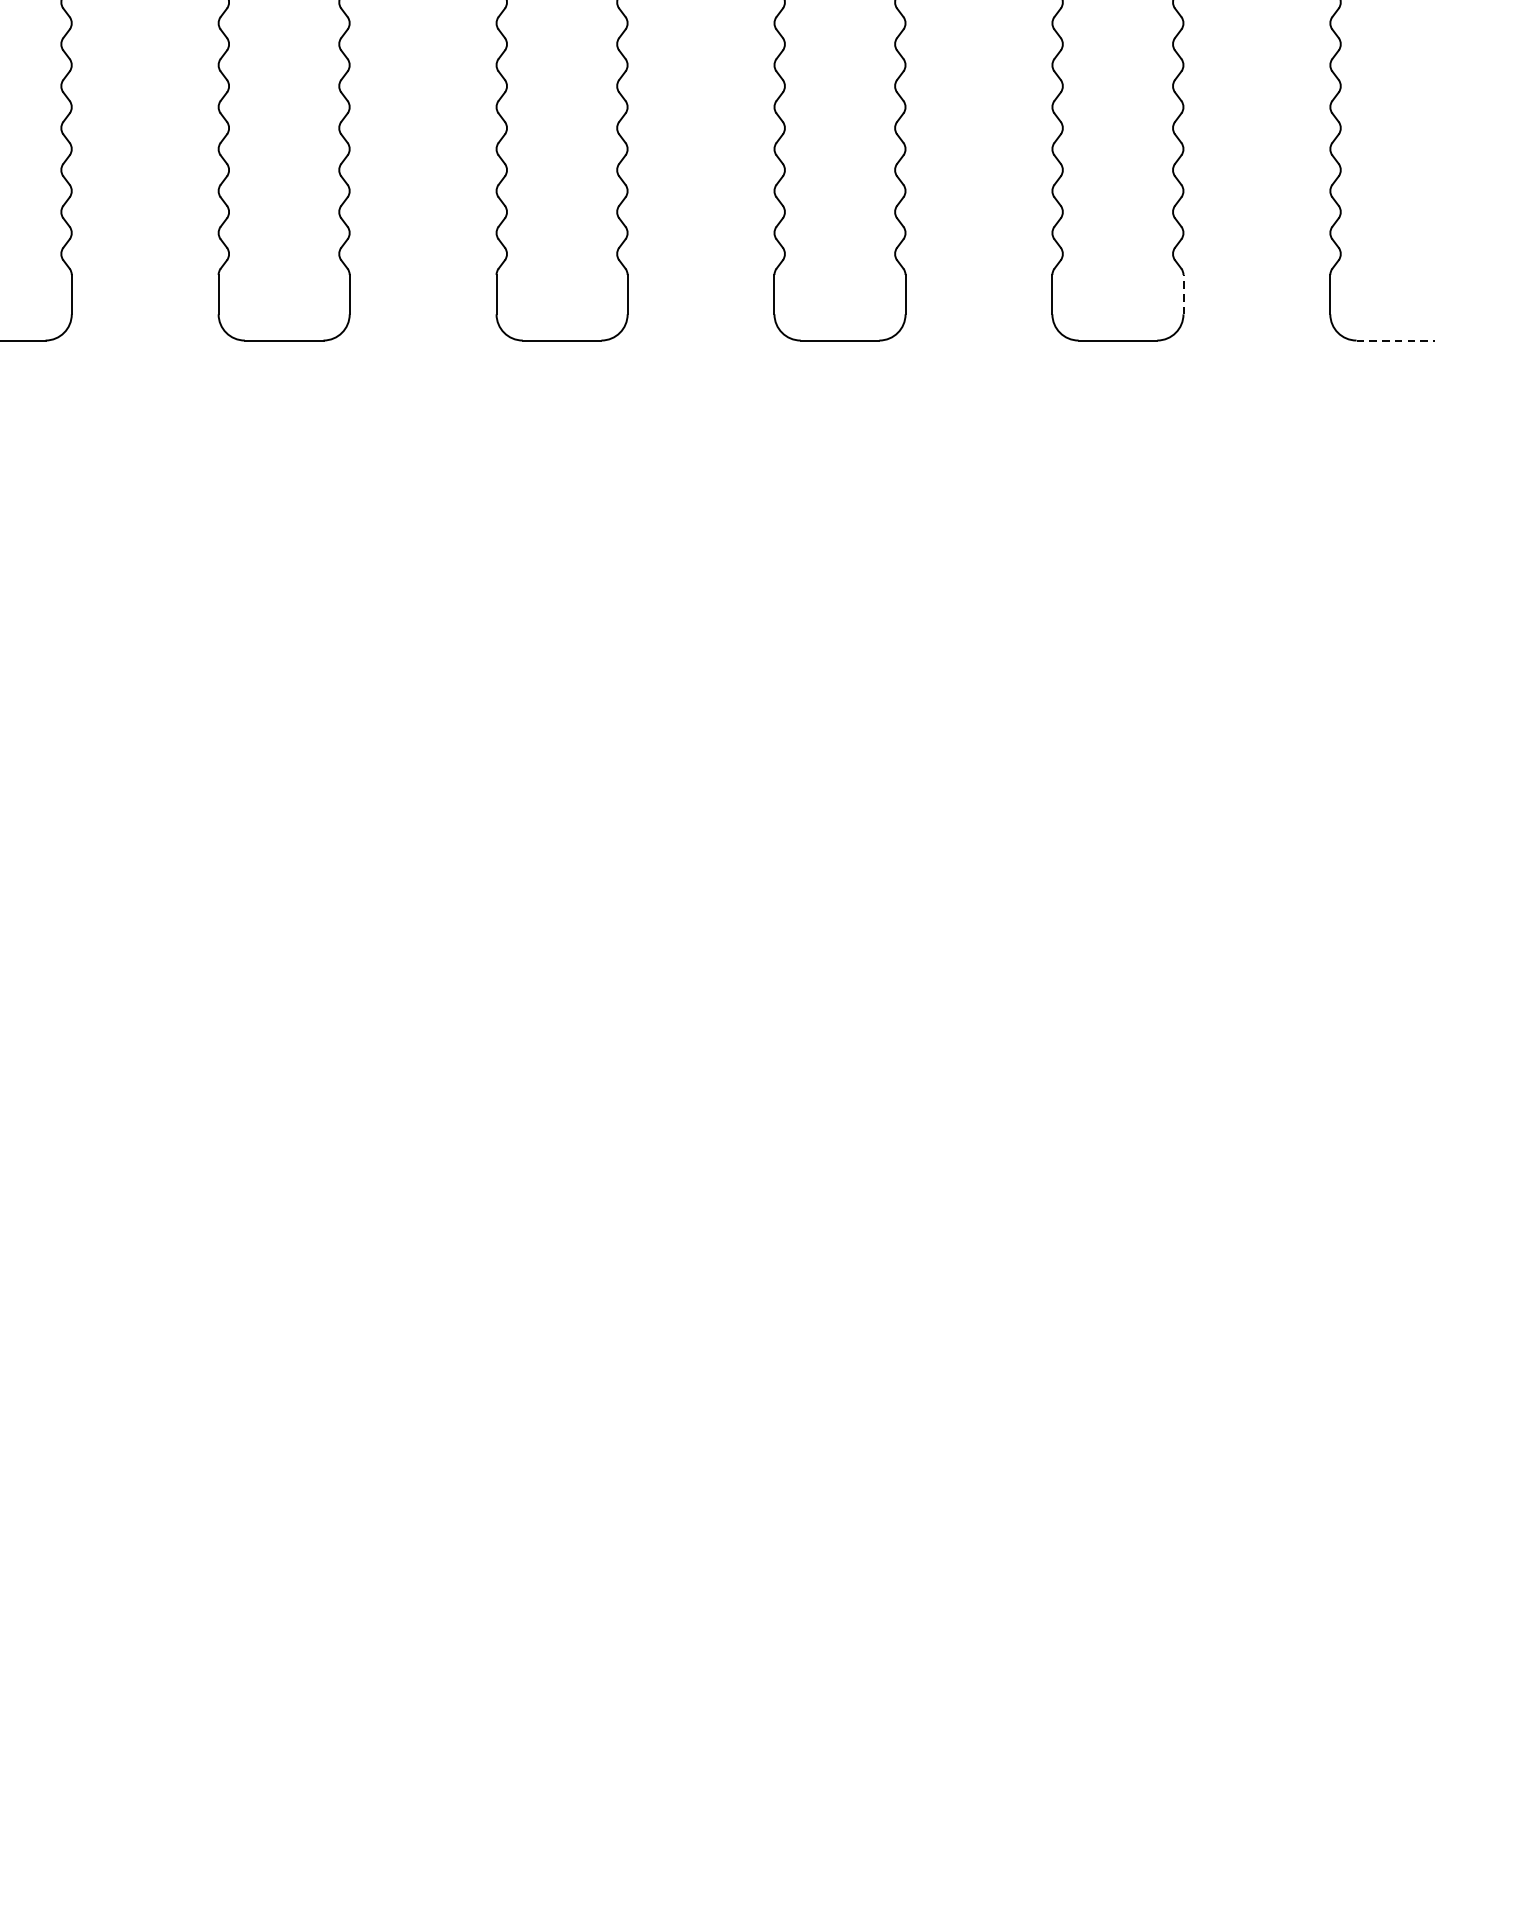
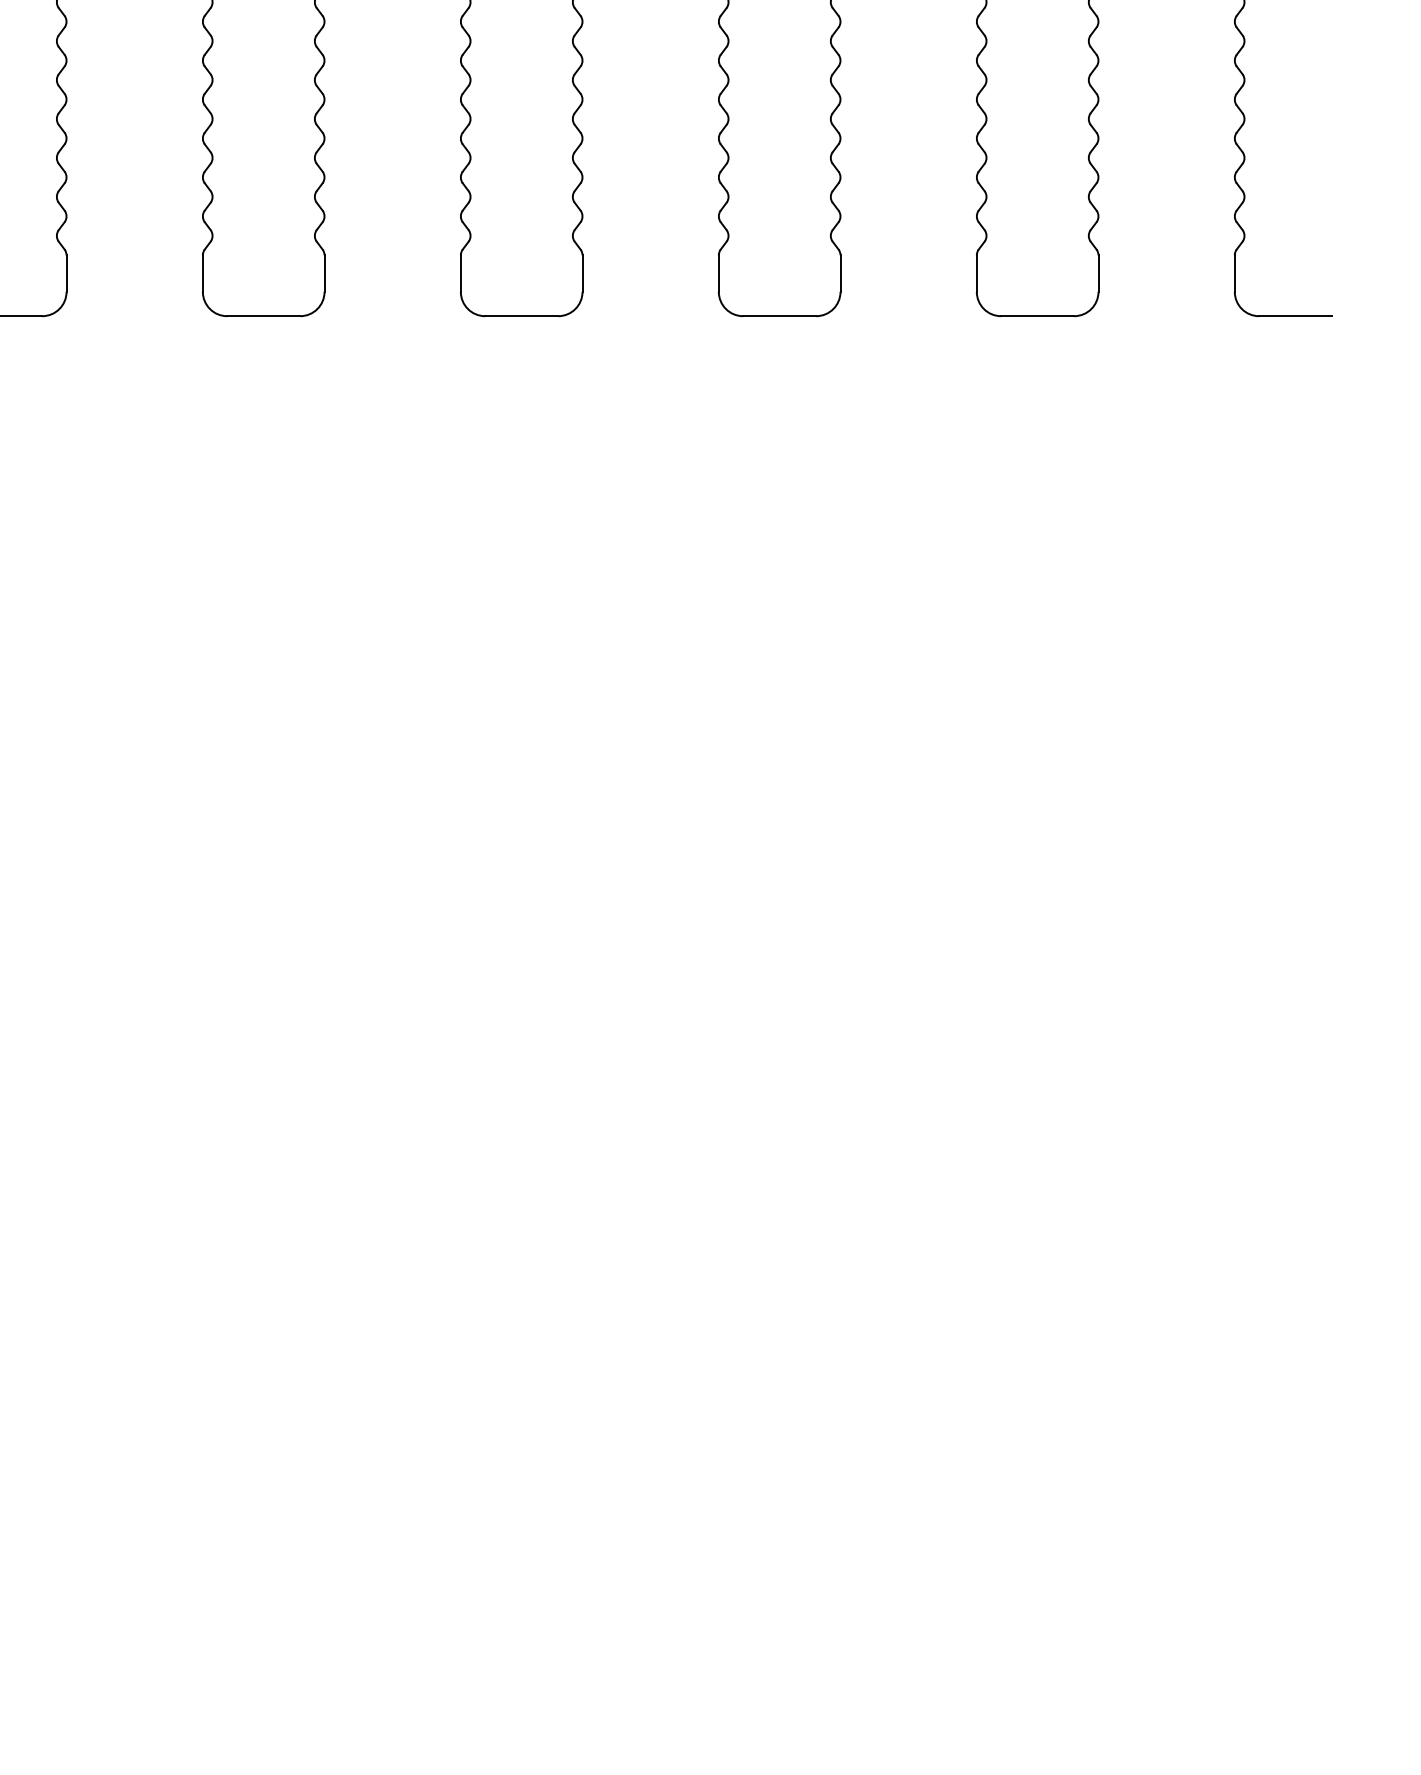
line: (1183, 294) -> (1098, 273), dashed -> solid
line: (1395, 340) -> (1295, 316), dashed -> solid

